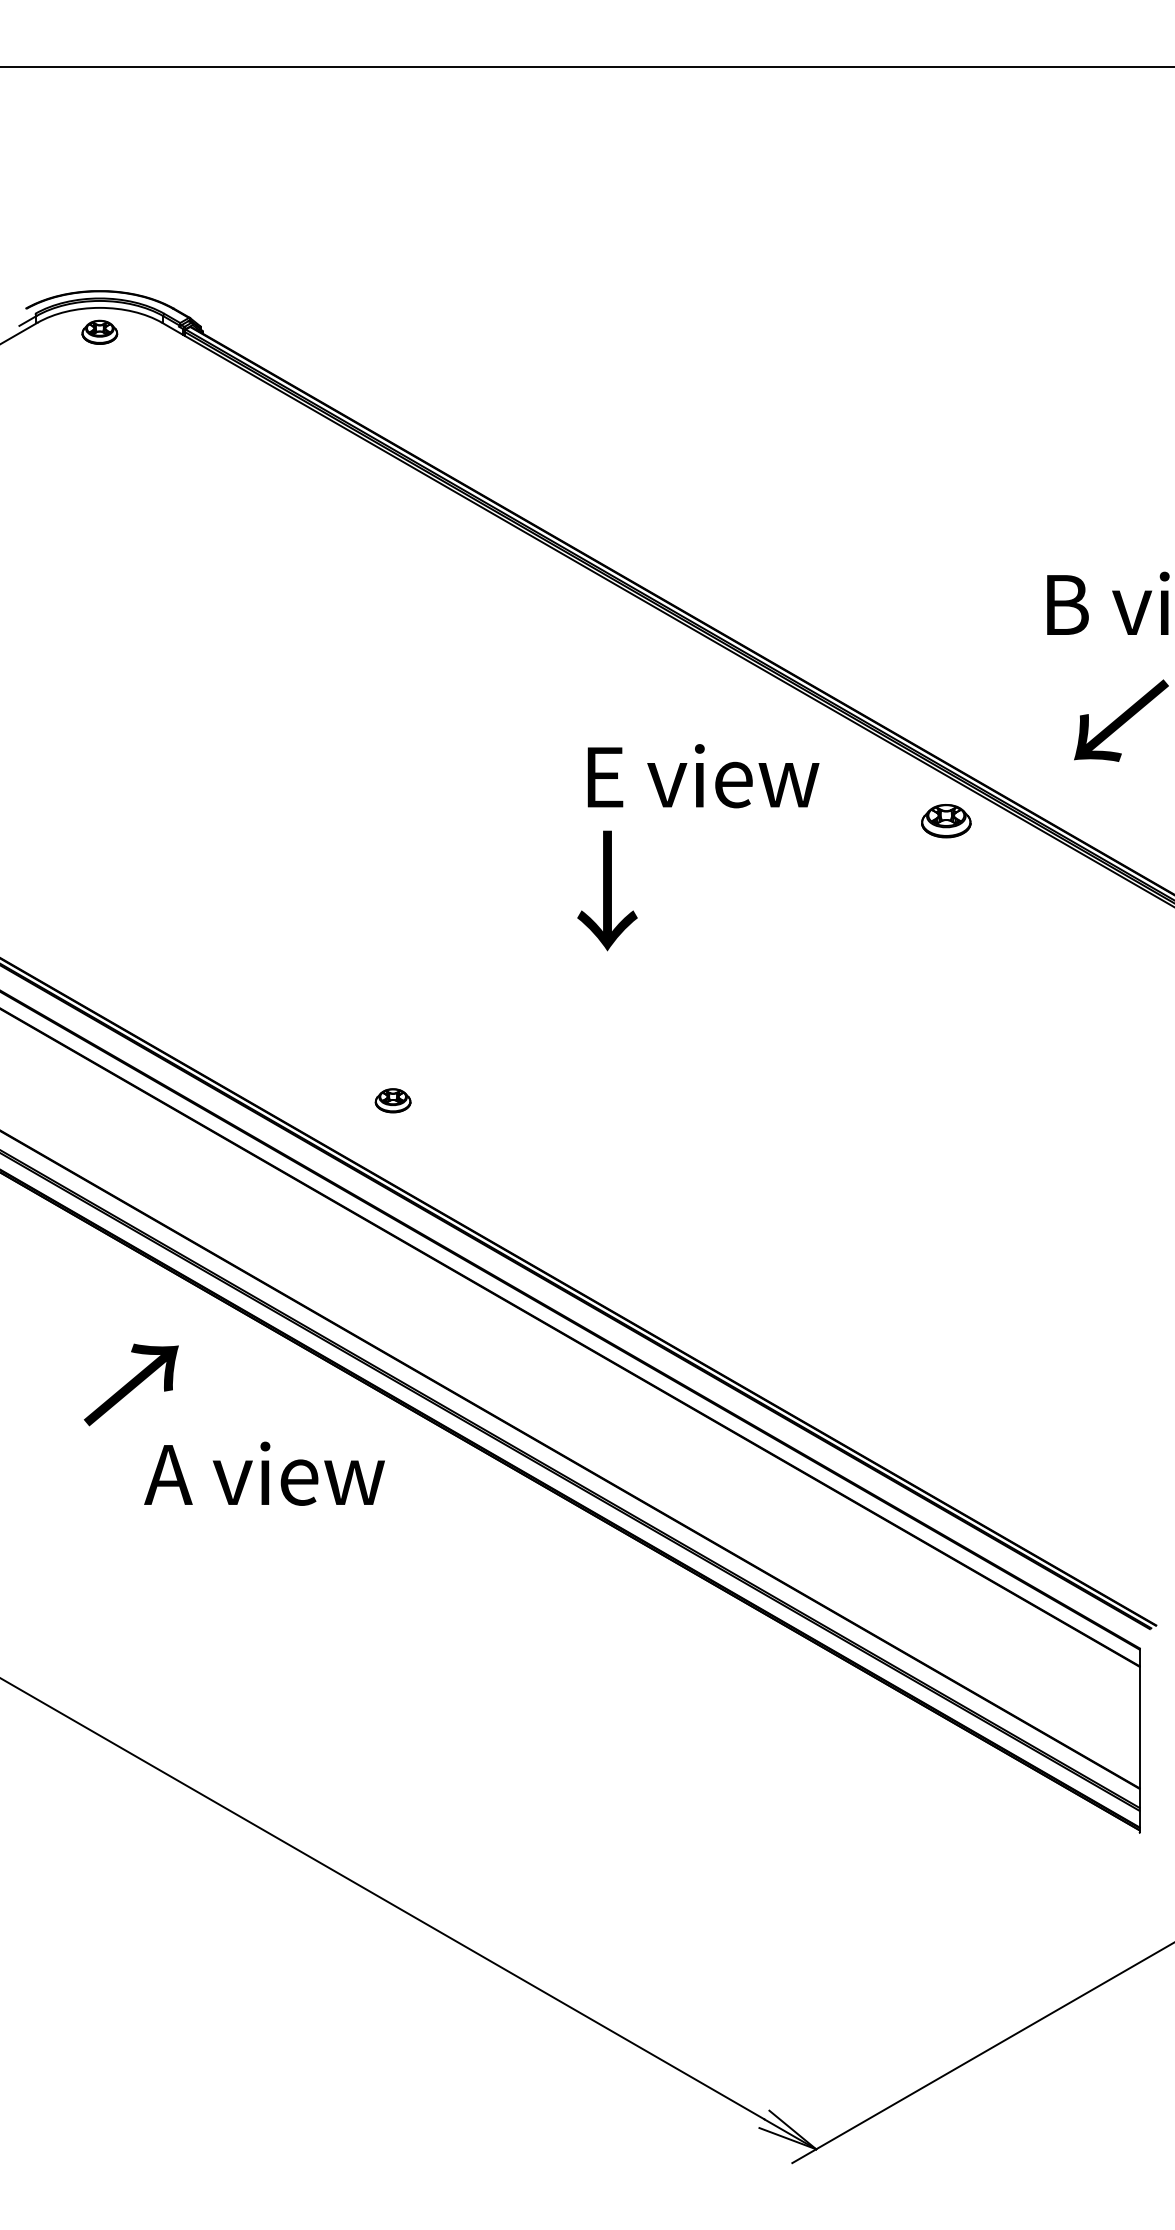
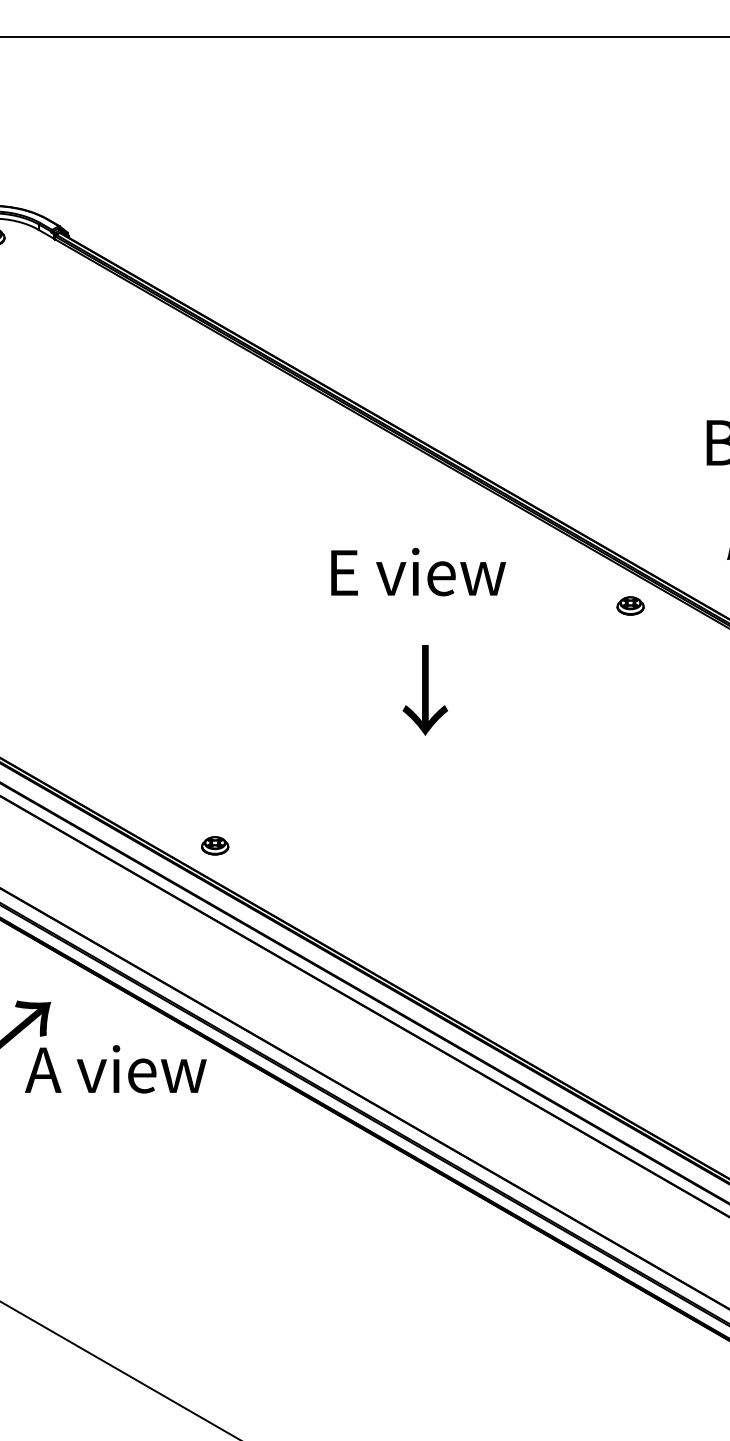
text: (703, 776) -> (418, 572), moved
part: (946, 820) -> (630, 605), size x0.71
text: (607, 890) -> (425, 690), moved
part: (392, 1100) -> (214, 845), moved
text: (264, 1473) -> (115, 1069), moved

